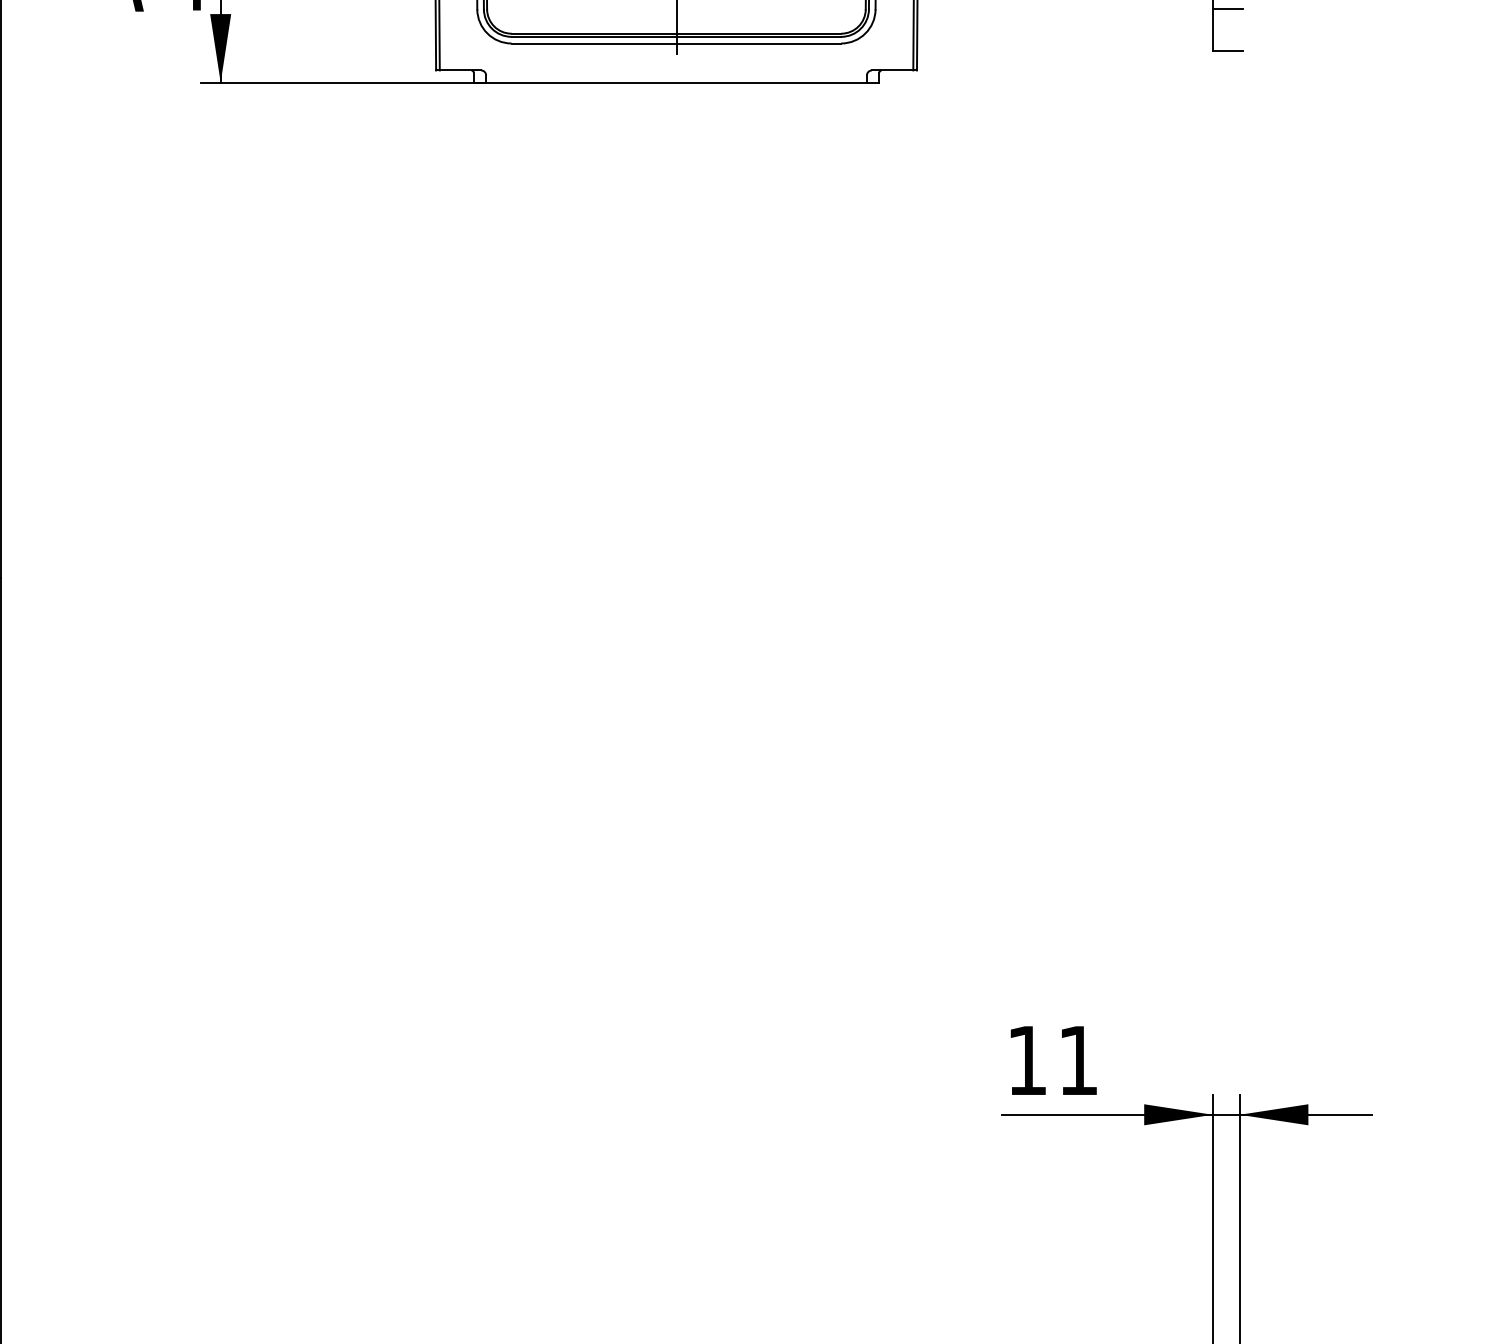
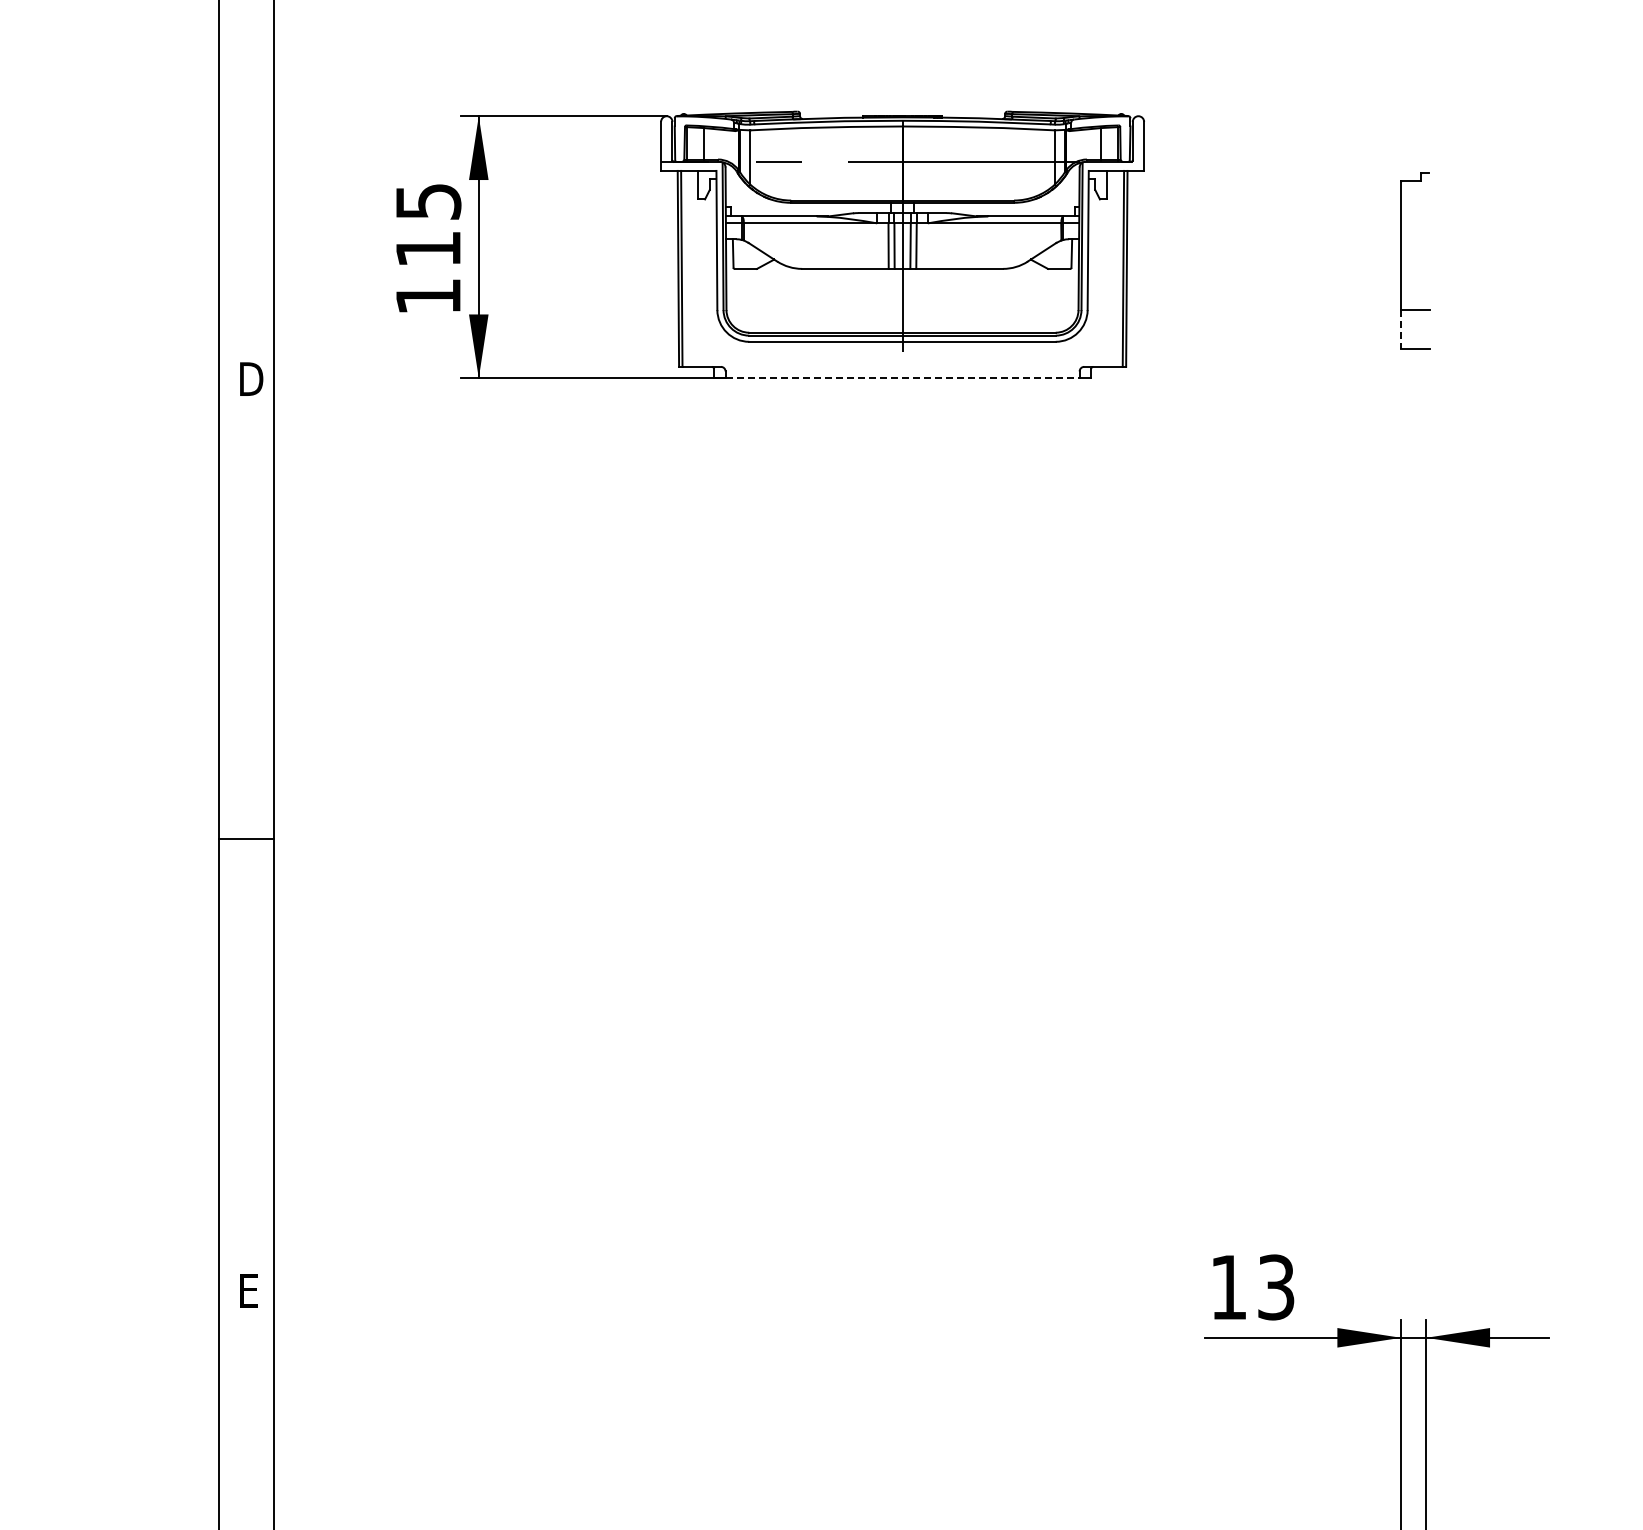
line: (1213, 30) -> (1401, 329), solid -> dashed
line: (677, 82) -> (903, 378), solid -> dashed
text: (1078, 1060) -> (1276, 1287), 11 -> 13

